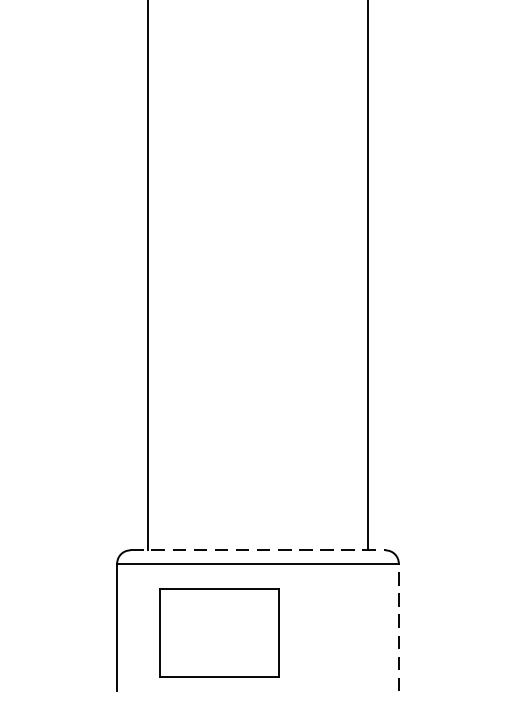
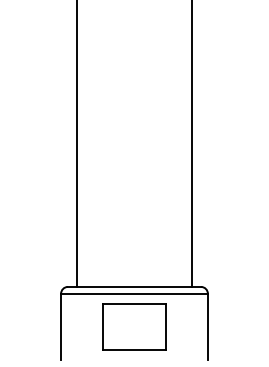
line: (258, 549) -> (134, 286), dashed -> solid
line: (398, 626) -> (207, 326), dashed -> solid
part: (219, 632) -> (134, 326), moved

